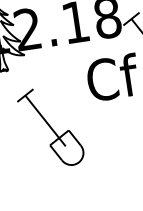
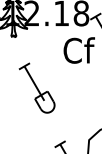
part: (49, 126) -> (36, 87), moved

